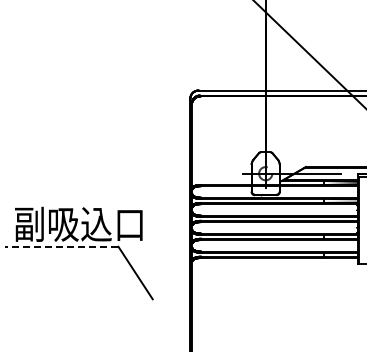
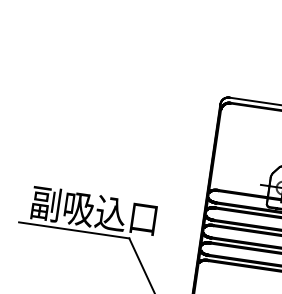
line: (61, 246) -> (73, 230), dashed -> solid

